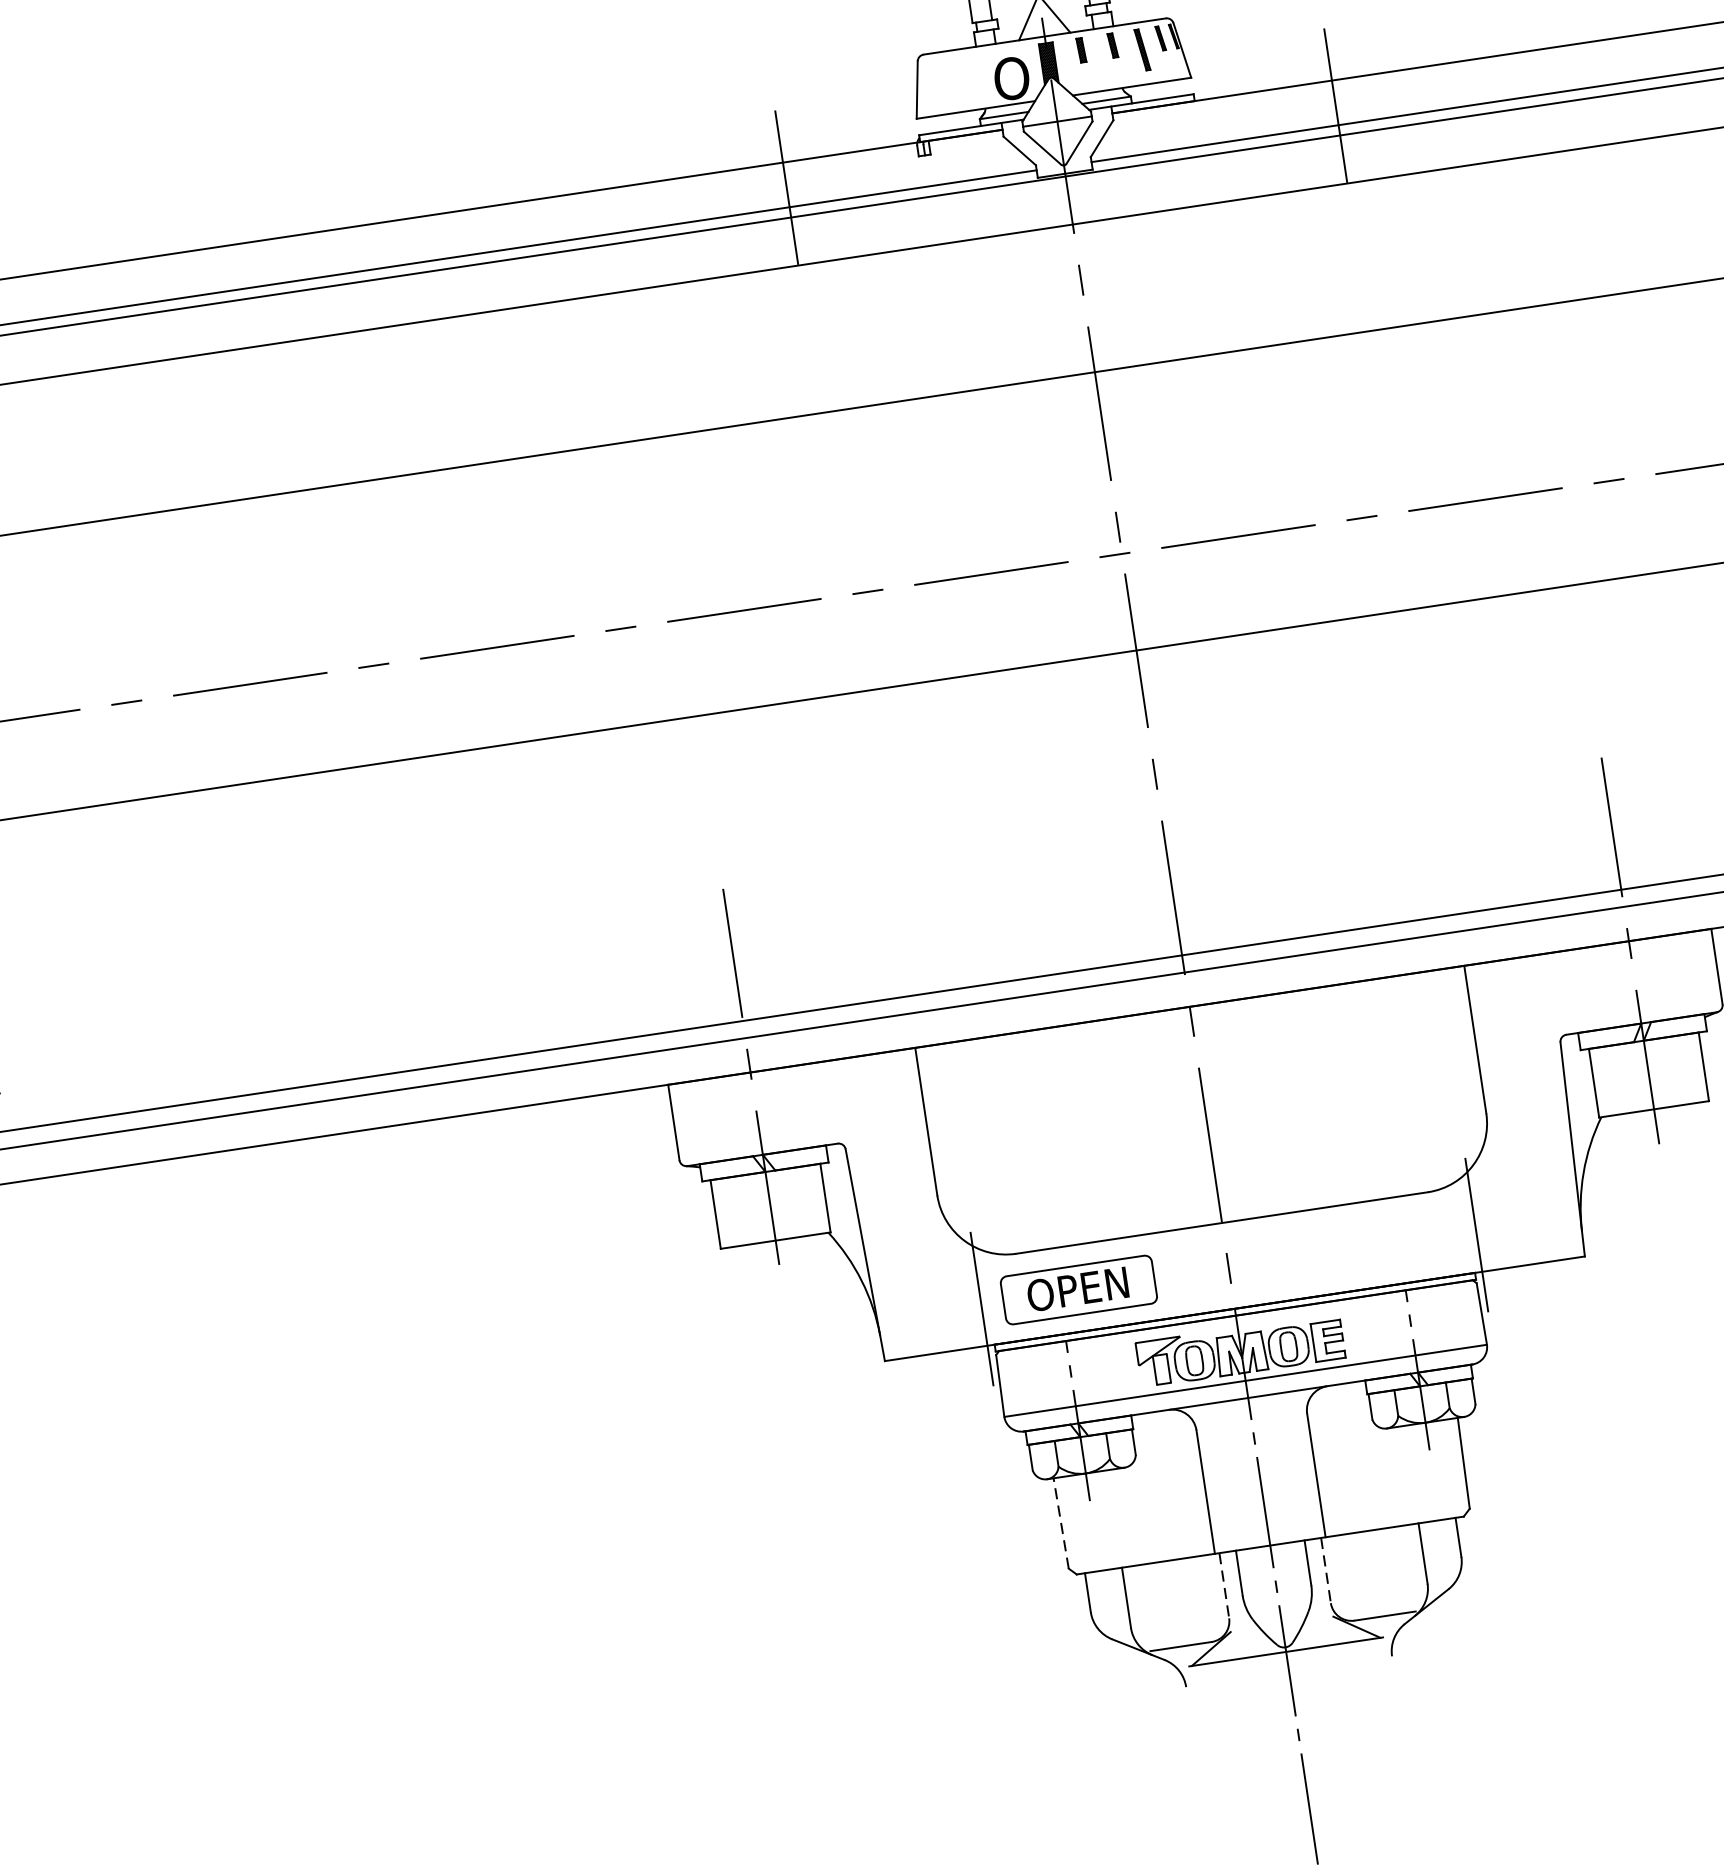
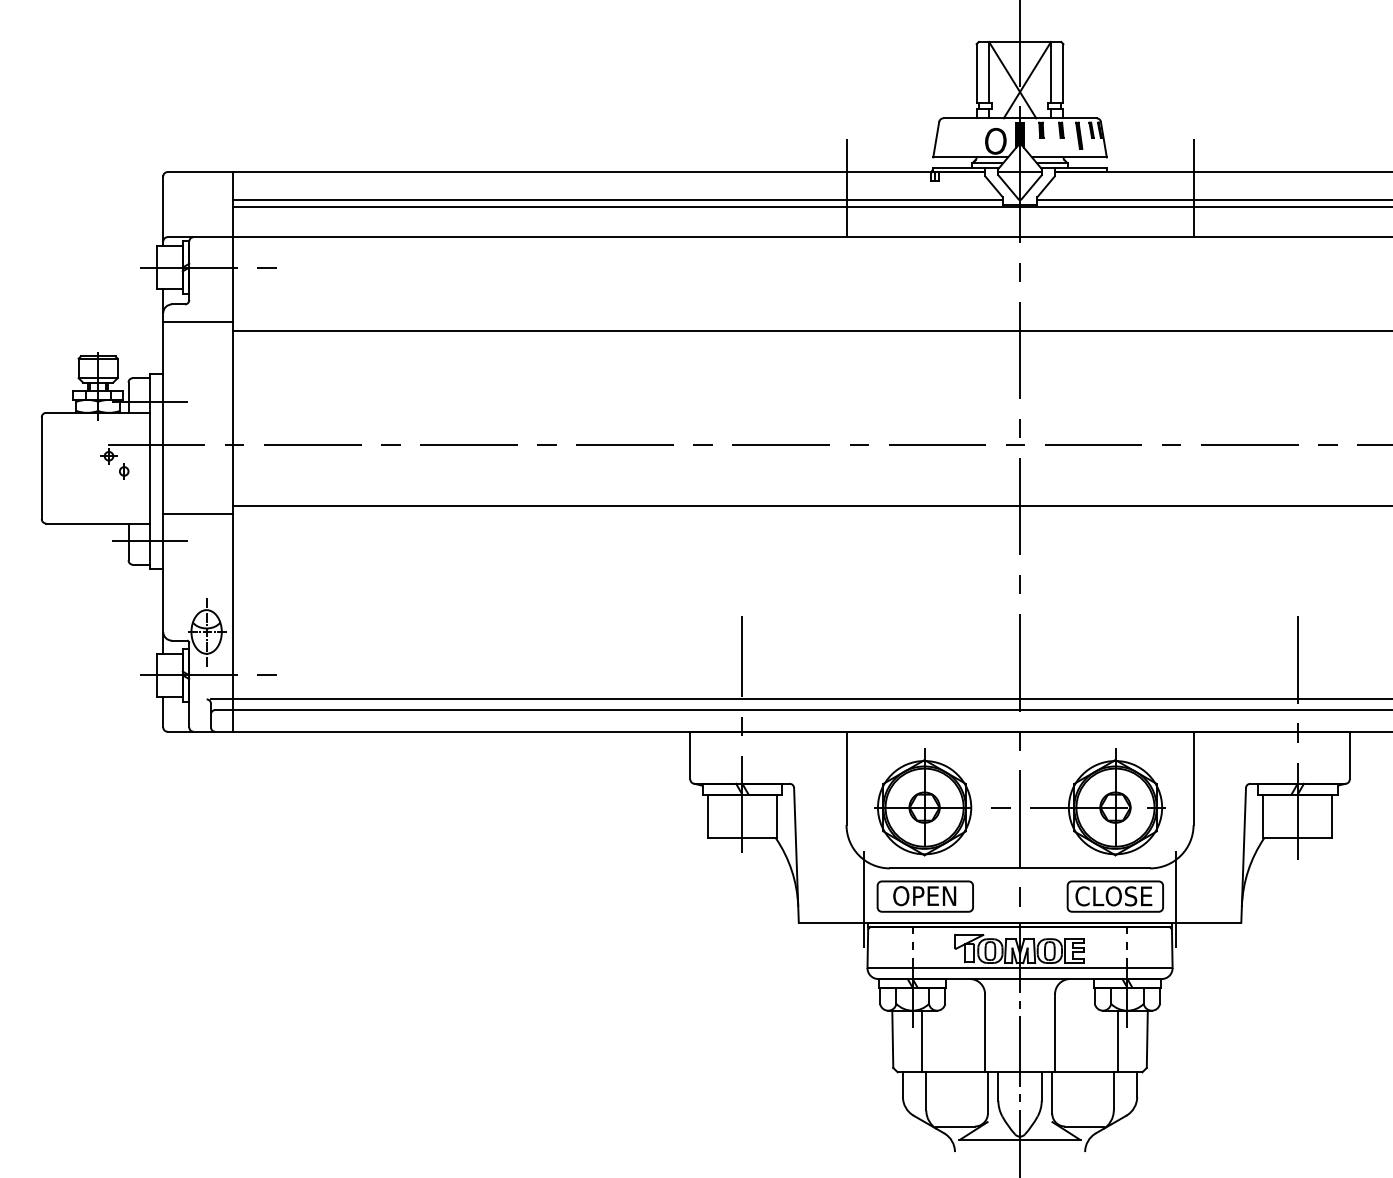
part: (1192, 1128) -> (1010, 807), added
part: (1378, 1245) -> (1114, 896), added
line: (1417, 1473) -> (1117, 1041), added
line: (1108, 1519) -> (922, 1041), added
line: (1060, 1523) -> (892, 1039), dashed -> solid
line: (1326, 1569) -> (1052, 1092), dashed -> solid
line: (1223, 1585) -> (987, 1092), dashed -> solid

